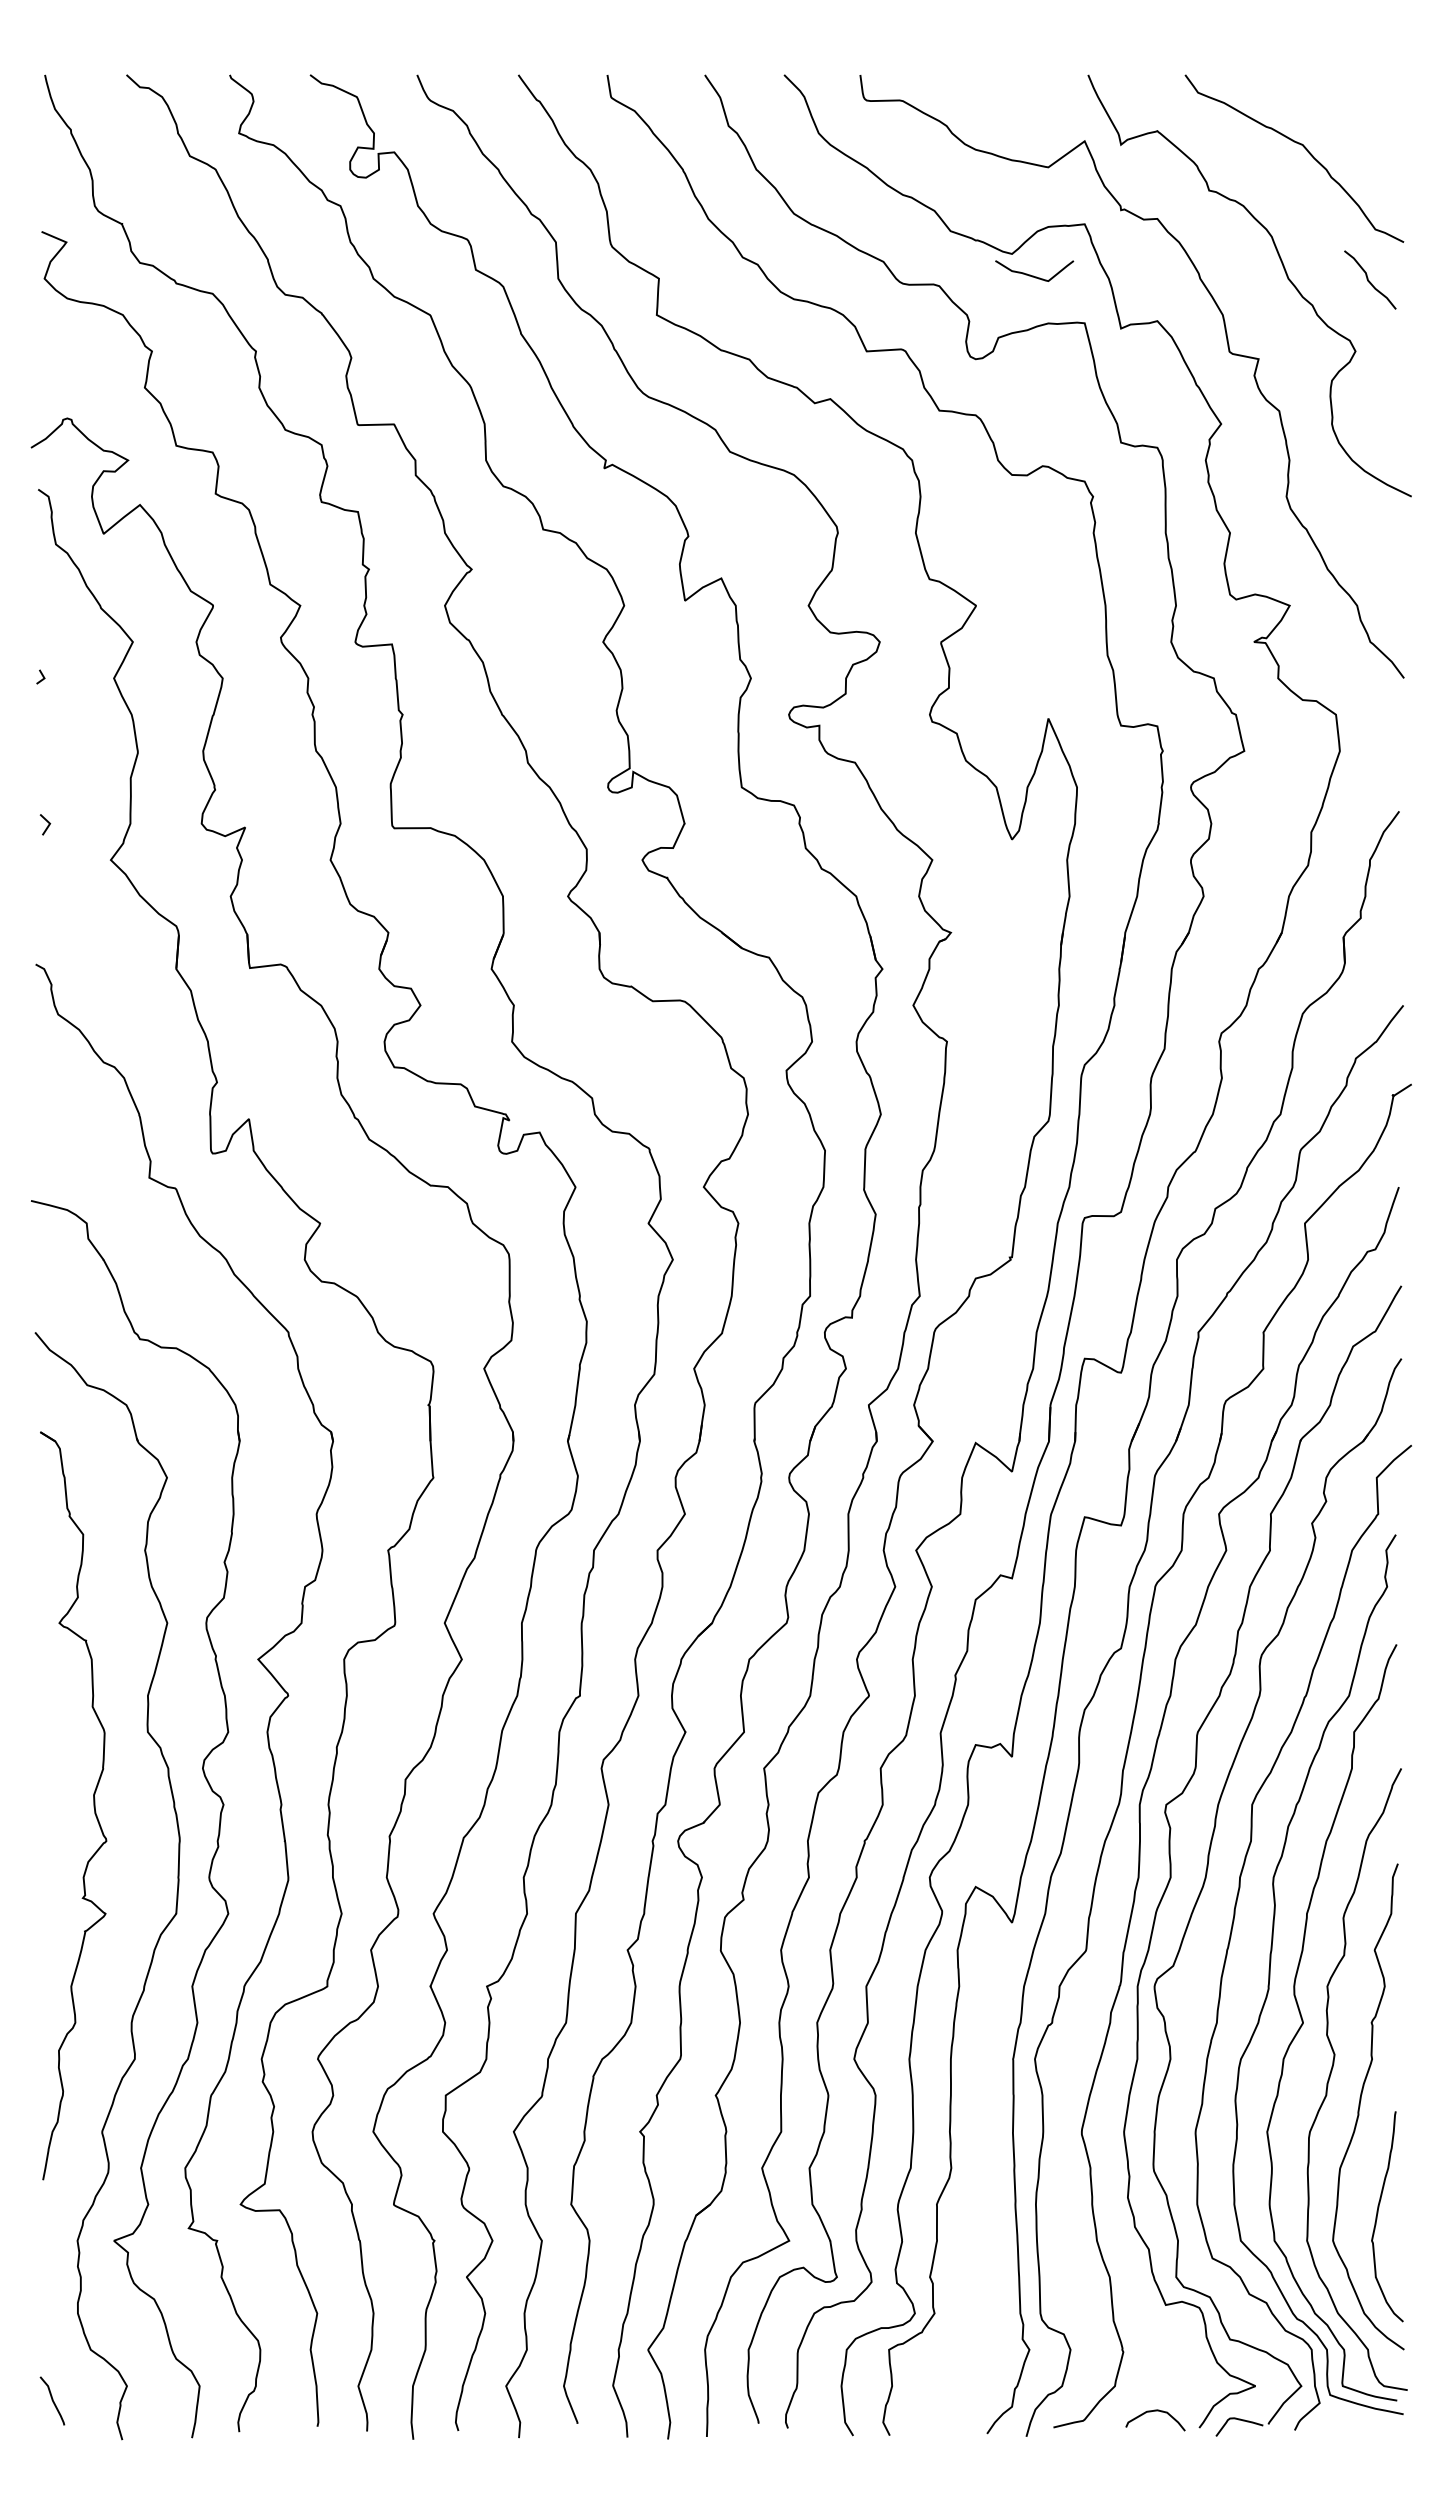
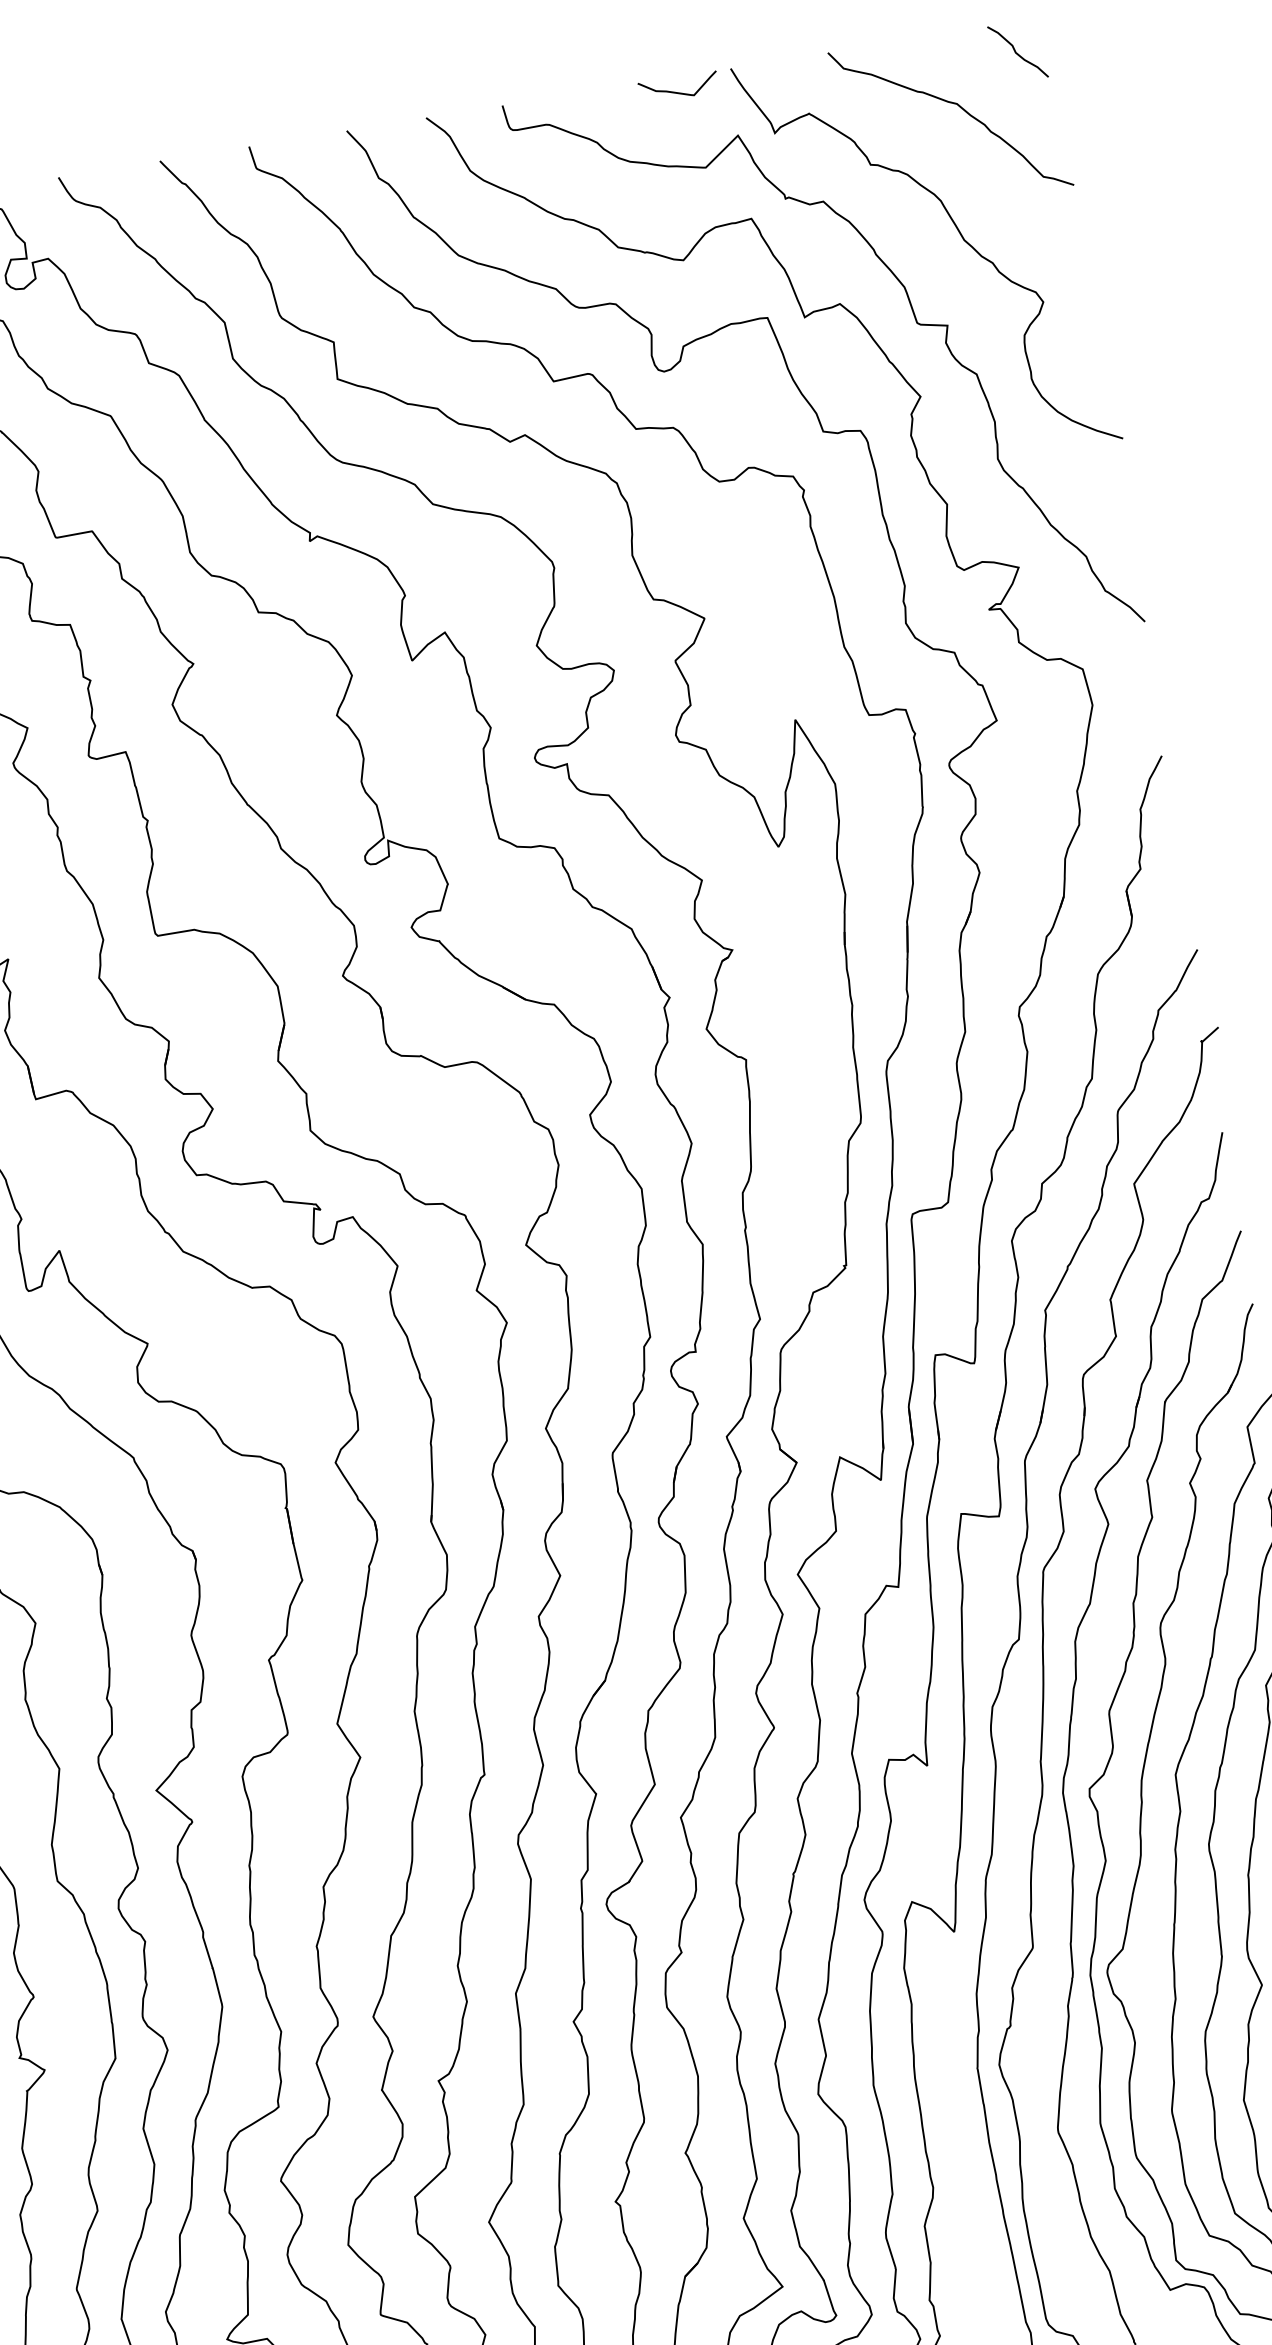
curve: (1033, 275) -> (678, 92), moved
curve: (1369, 280) -> (1017, 52), moved

